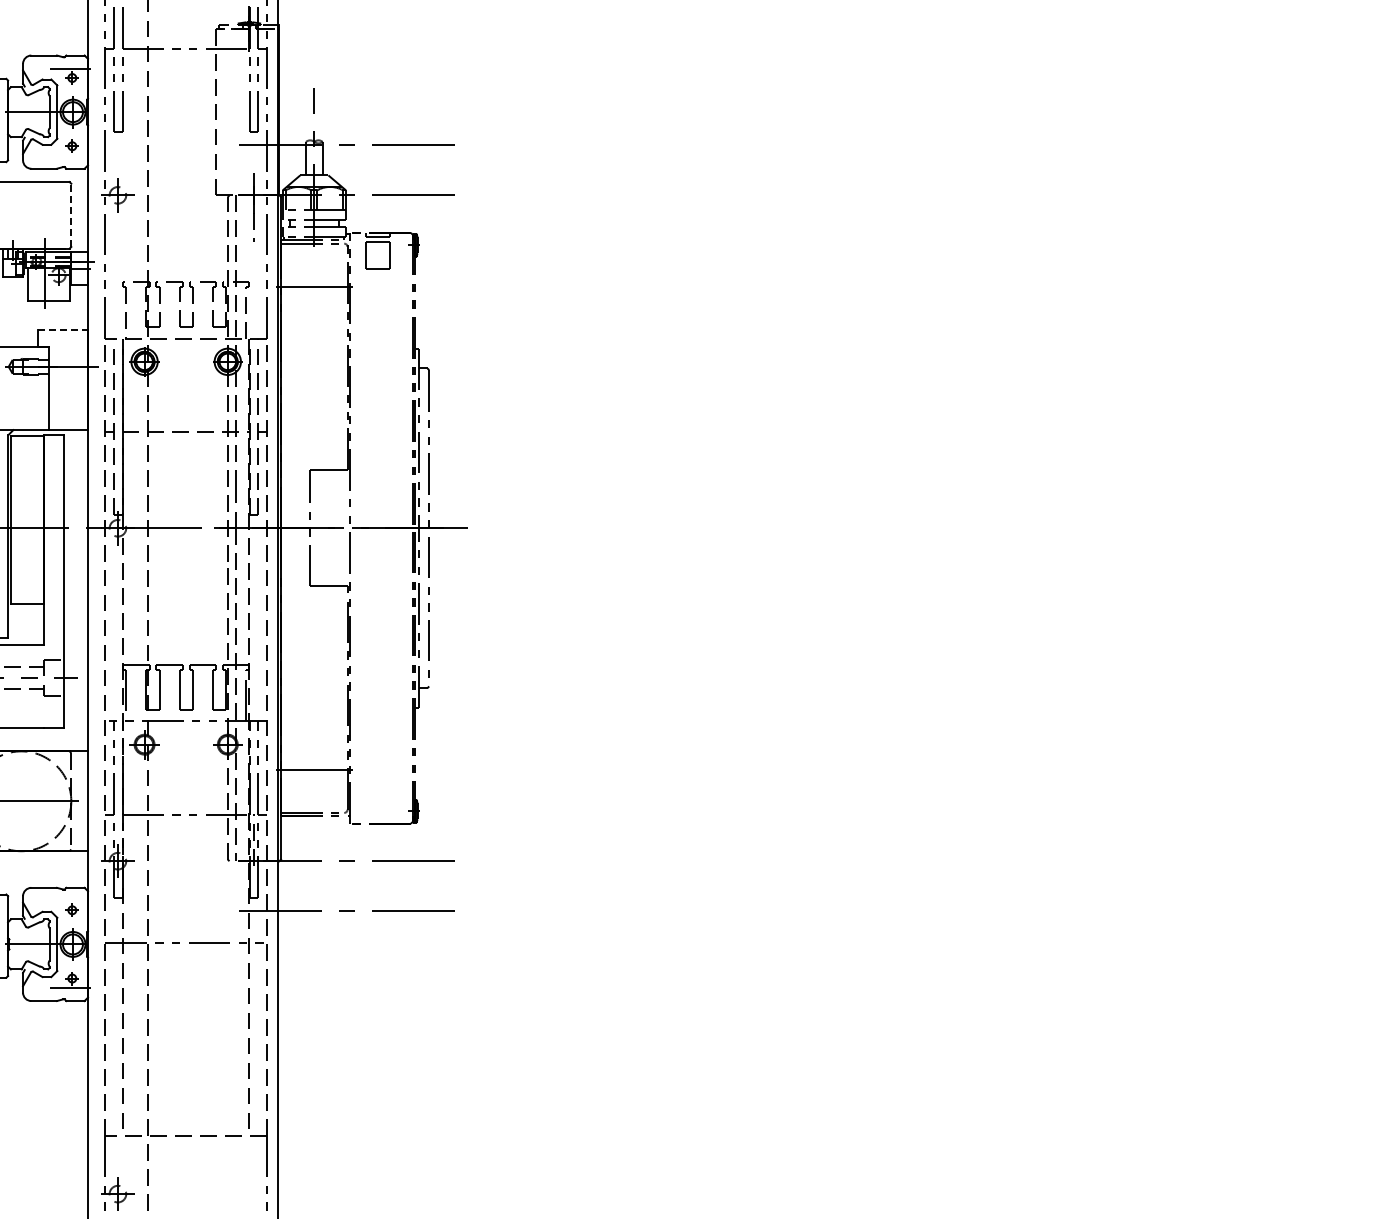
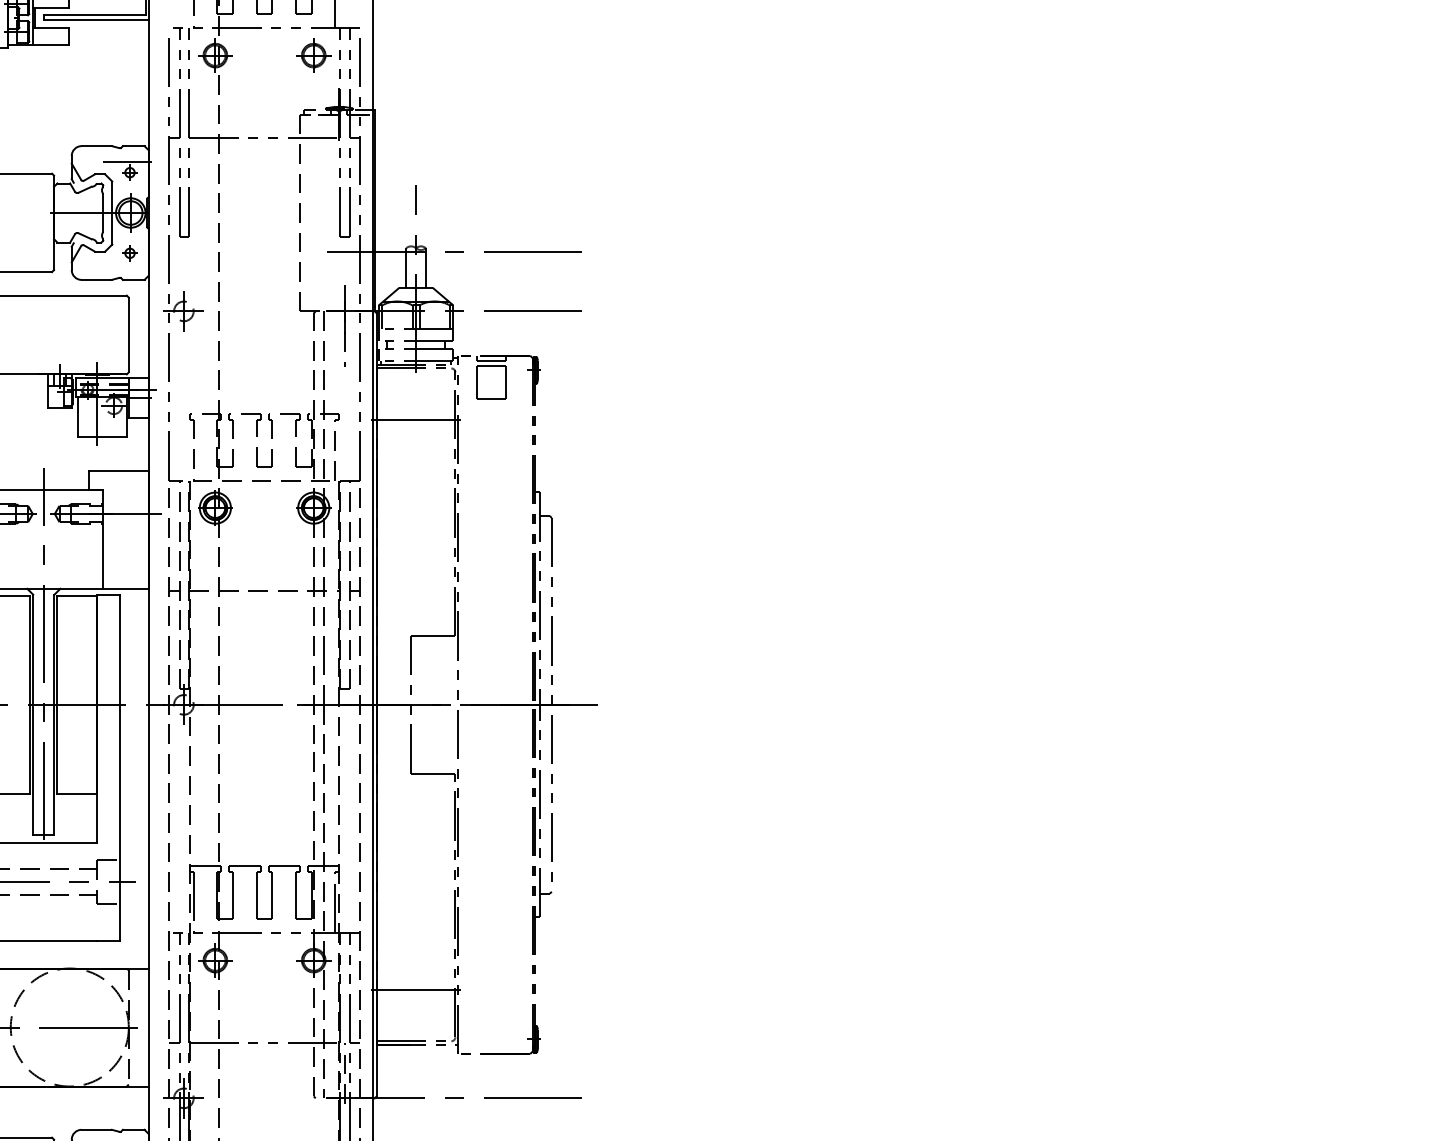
line: (71, 215) -> (129, 335), dashed -> solid
line: (63, 330) -> (119, 471), dashed -> solid

